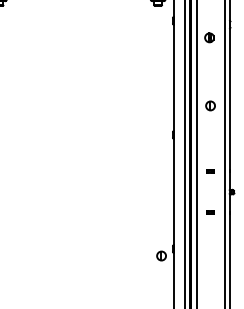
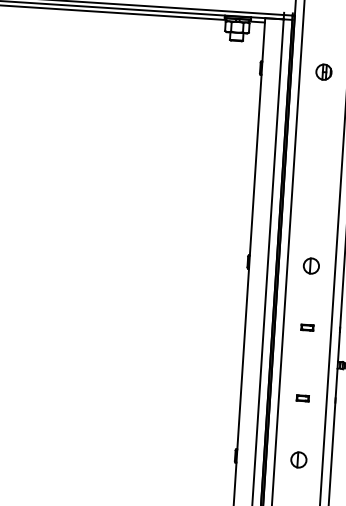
part: (209, 37) -> (323, 71), moved
part: (210, 105) -> (311, 265), moved
part: (161, 255) -> (298, 459), moved

